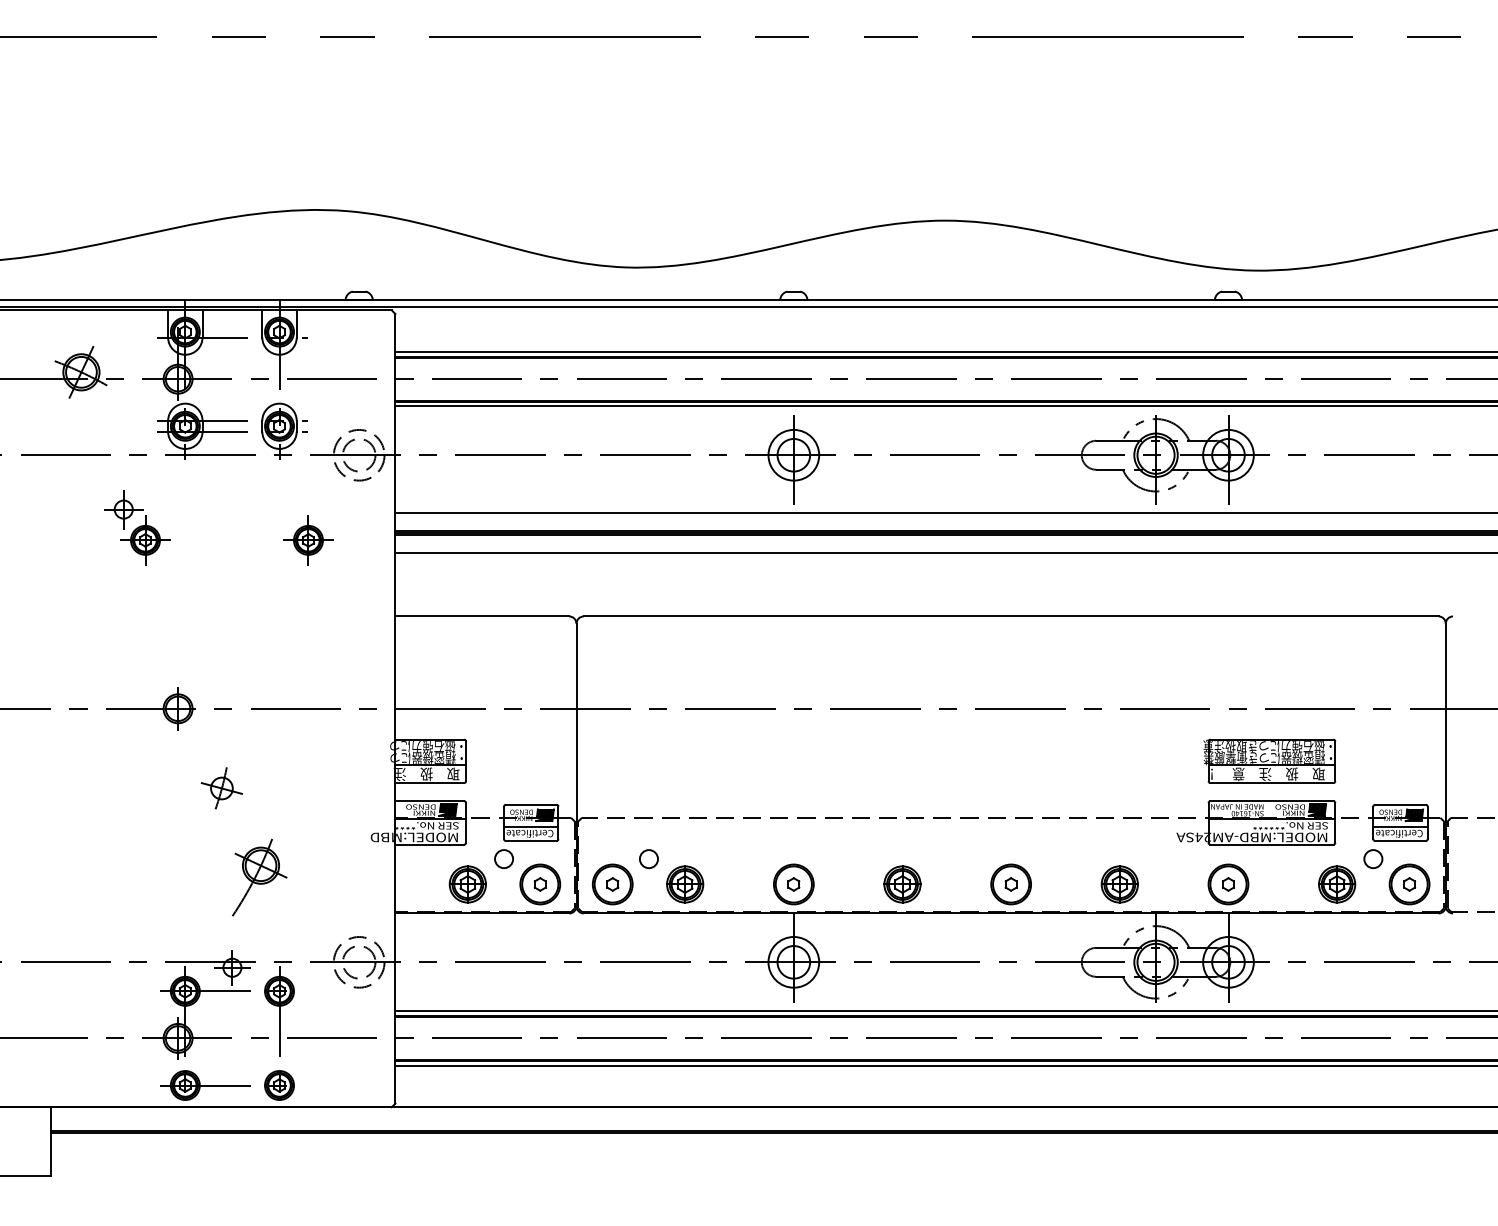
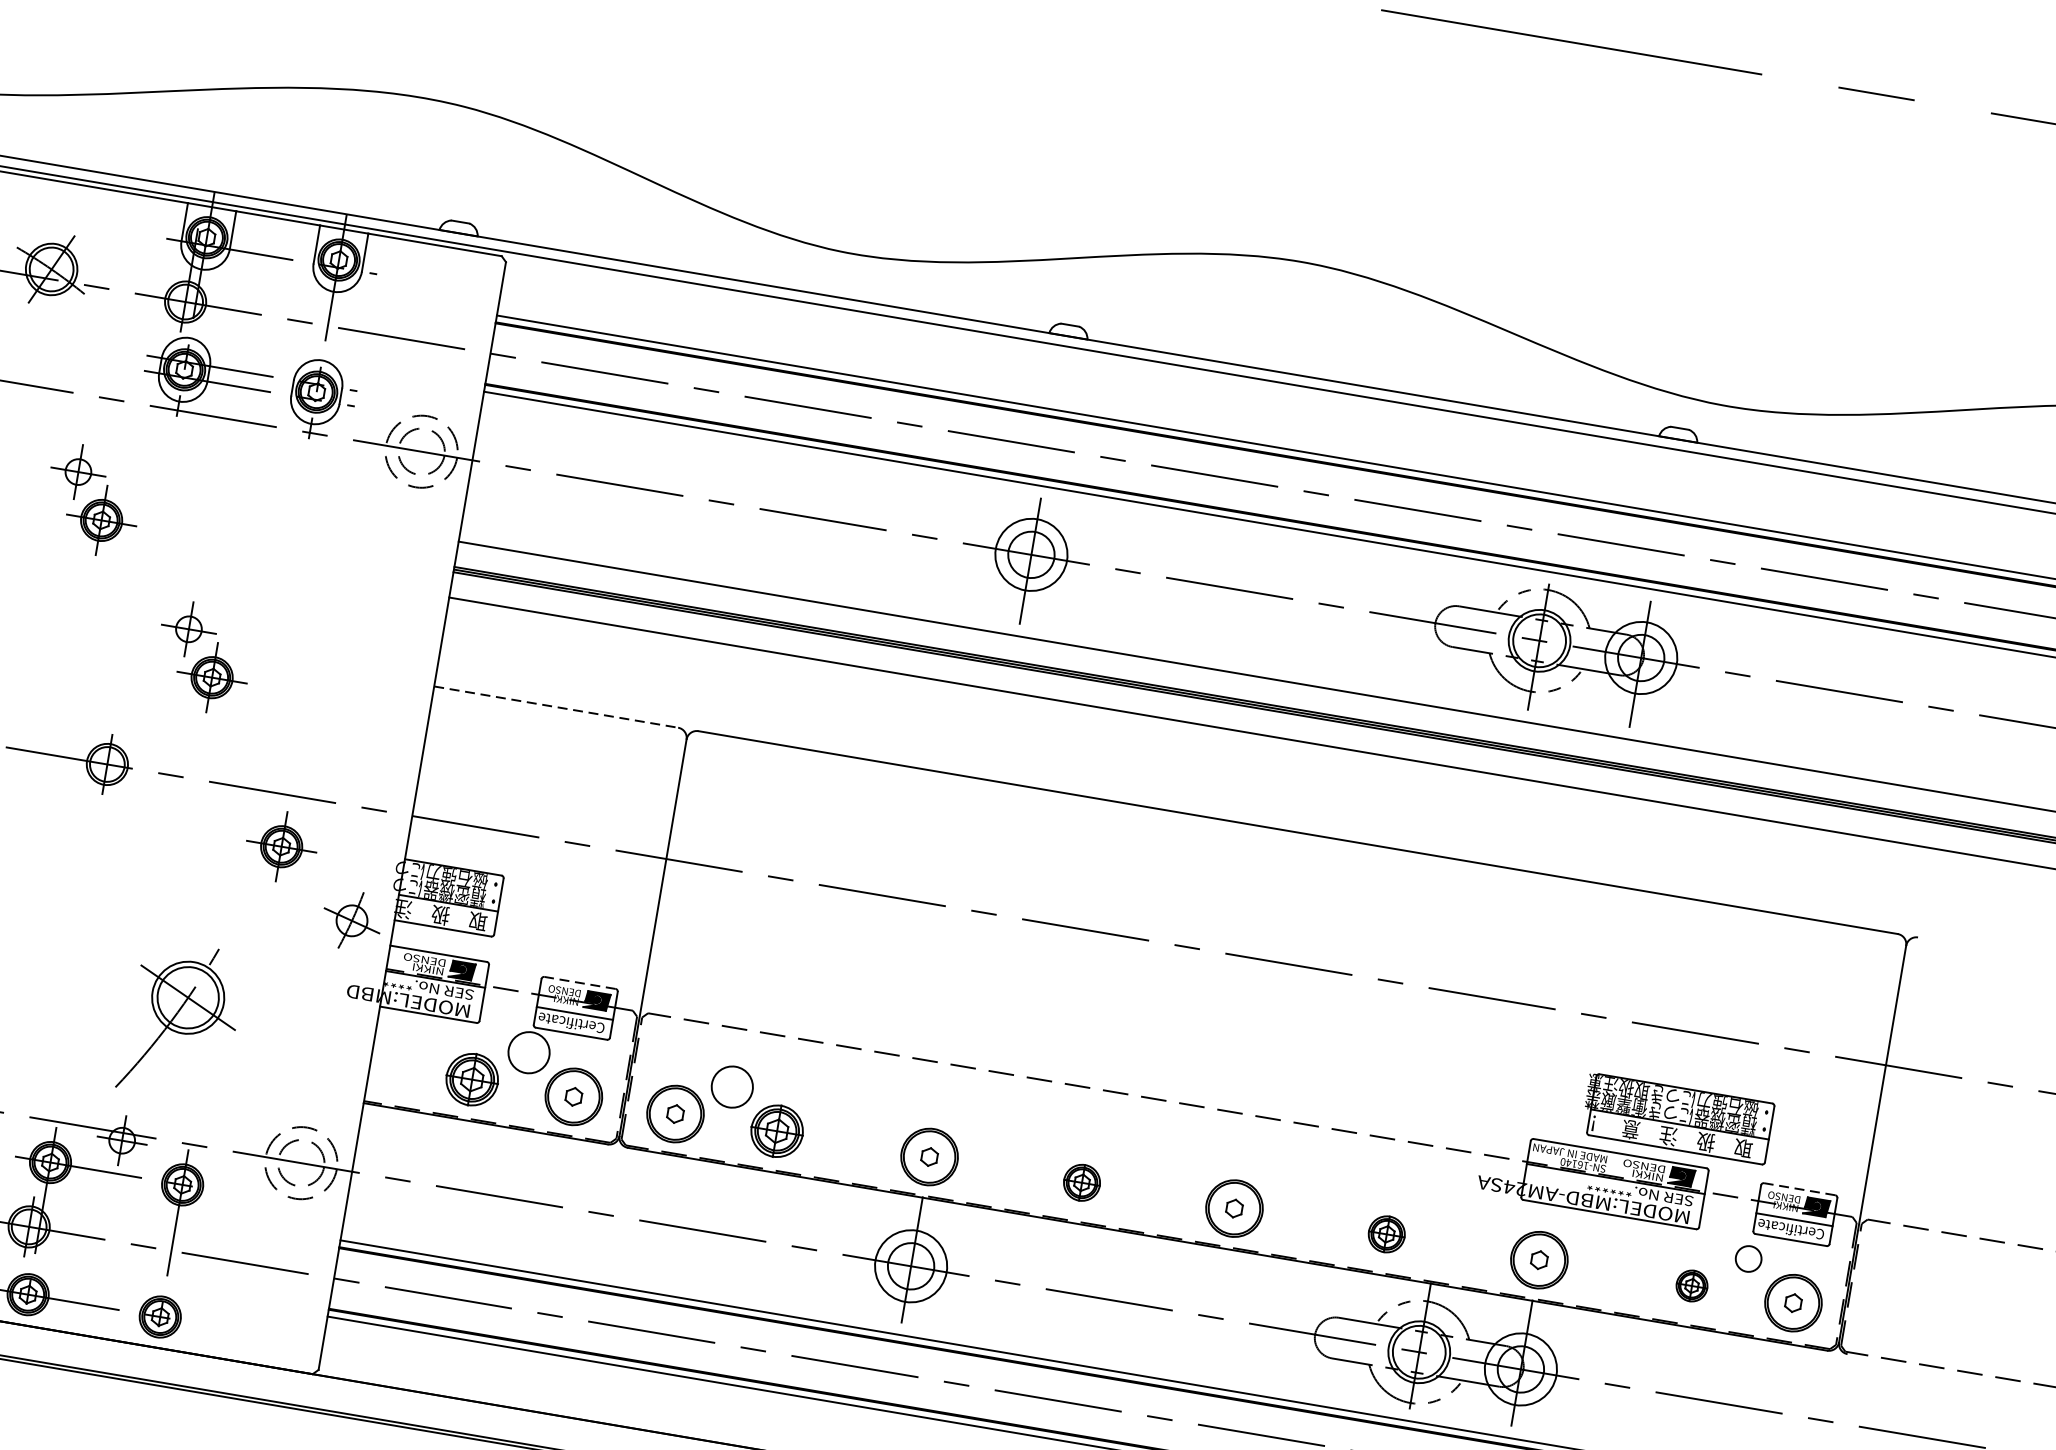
part: (308, 540) -> (281, 846), moved
line: (482, 616) -> (556, 707), solid -> dashed
part: (232, 623) -> (203, 657), added
part: (1269, 760) -> (1677, 1117), moved
part: (221, 788) -> (351, 920), moved
line: (530, 804) -> (579, 982), solid -> dashed
line: (1400, 804) -> (1799, 1188), solid -> dashed
circle: (504, 859) -> (529, 1053), size x1.6
circle: (648, 859) -> (731, 1087), size x1.6
part: (259, 877) -> (181, 1020), size x1.4
part: (902, 884) -> (1082, 1182), size x0.7
part: (1119, 884) -> (1386, 1234), size x0.7
part: (1337, 884) -> (1692, 1286), size x0.6

